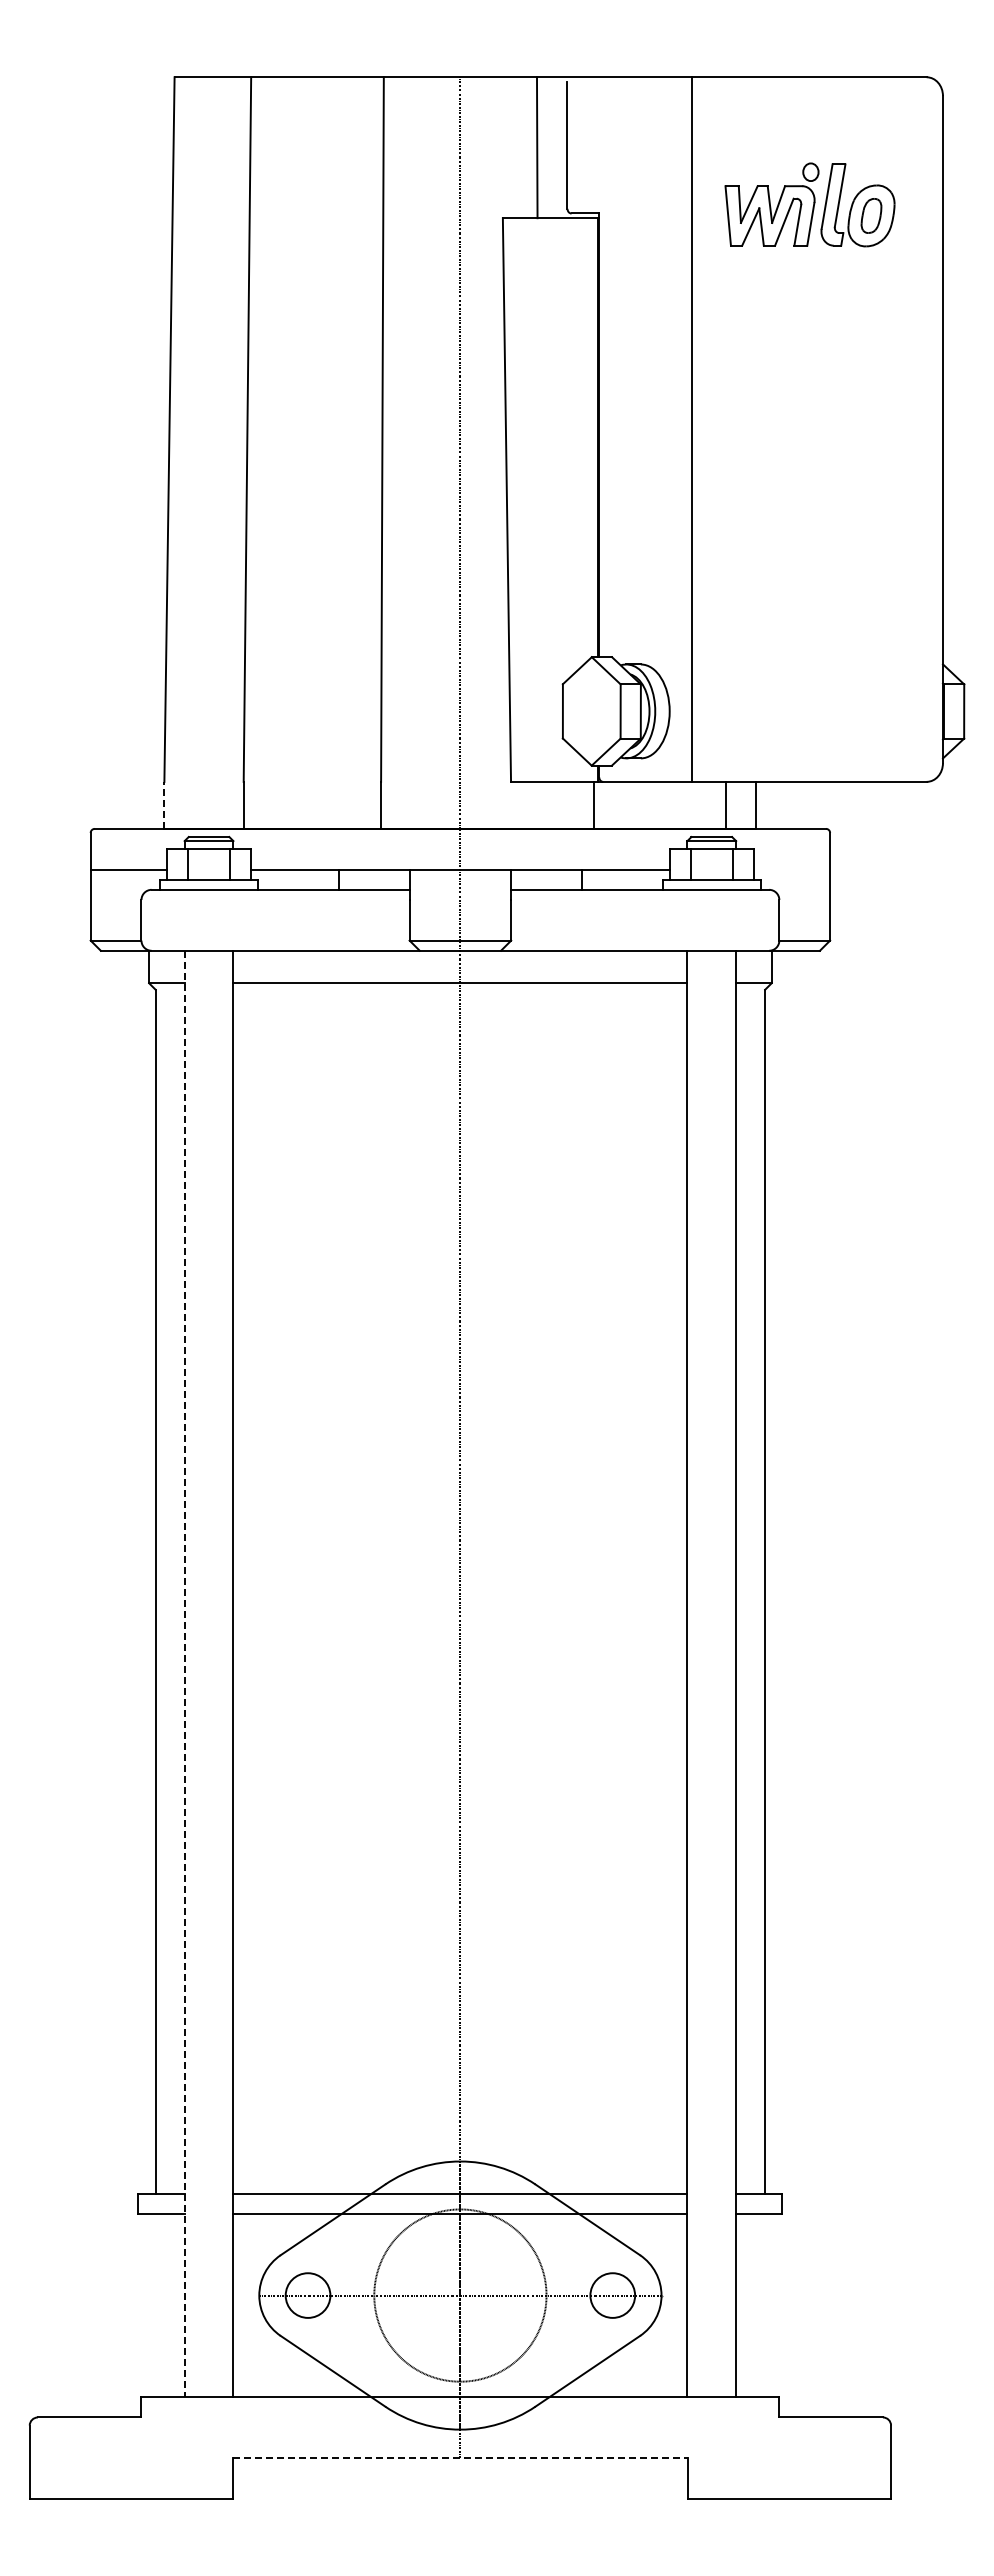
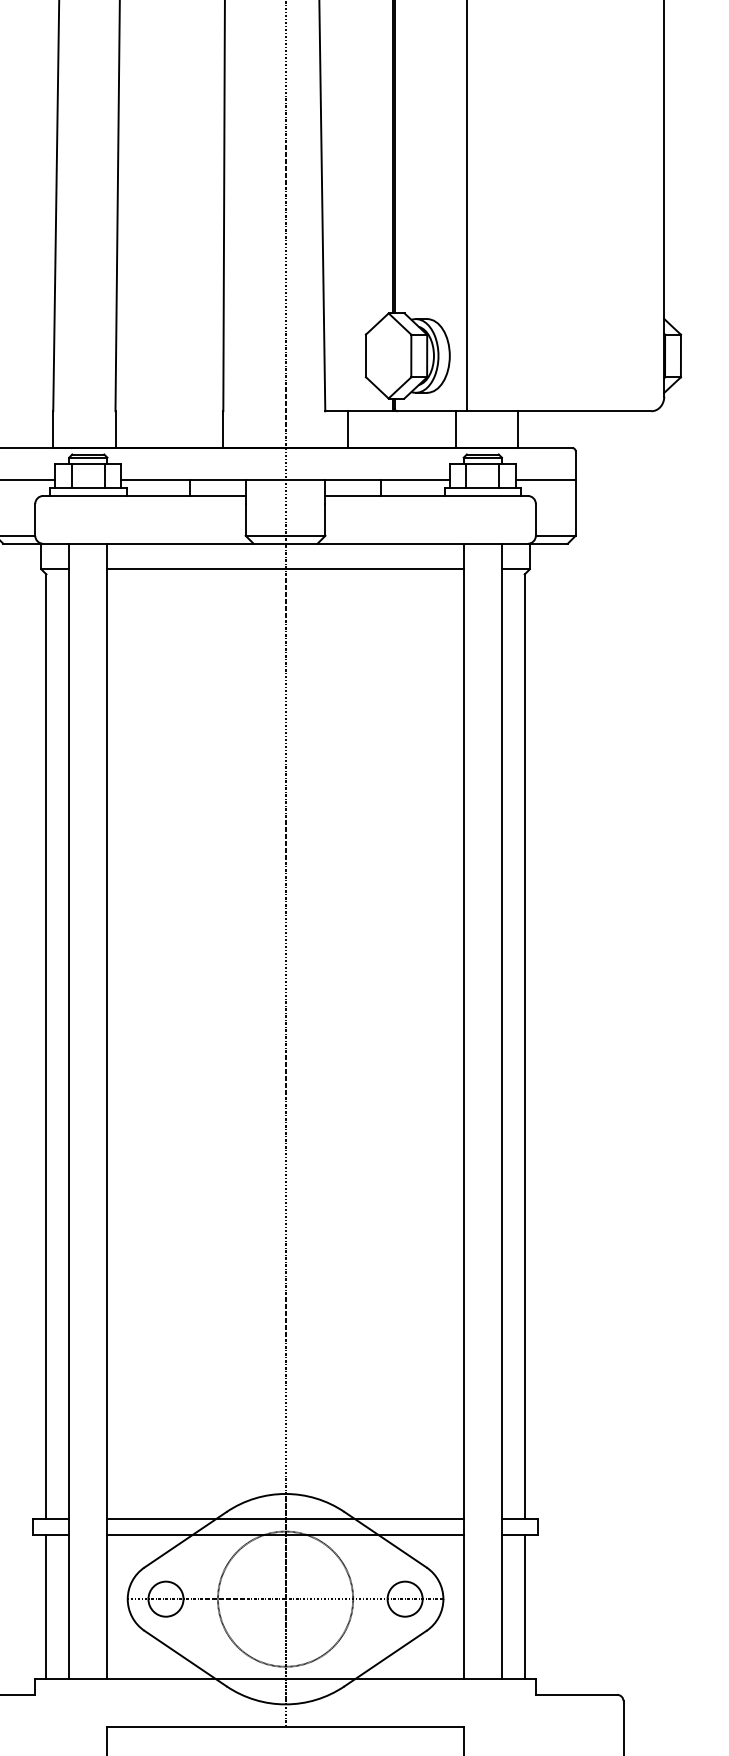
line: (164, 804) -> (53, 428), dashed -> solid
line: (593, 804) -> (347, 428), moved
line: (726, 804) -> (455, 428), moved
line: (791, 869) -> (545, 480), added
line: (184, 1674) -> (69, 1111), dashed -> solid
line: (155, 2305) -> (46, 1606), added
line: (765, 2305) -> (525, 1606), added
line: (460, 2458) -> (285, 1727), dashed -> solid

